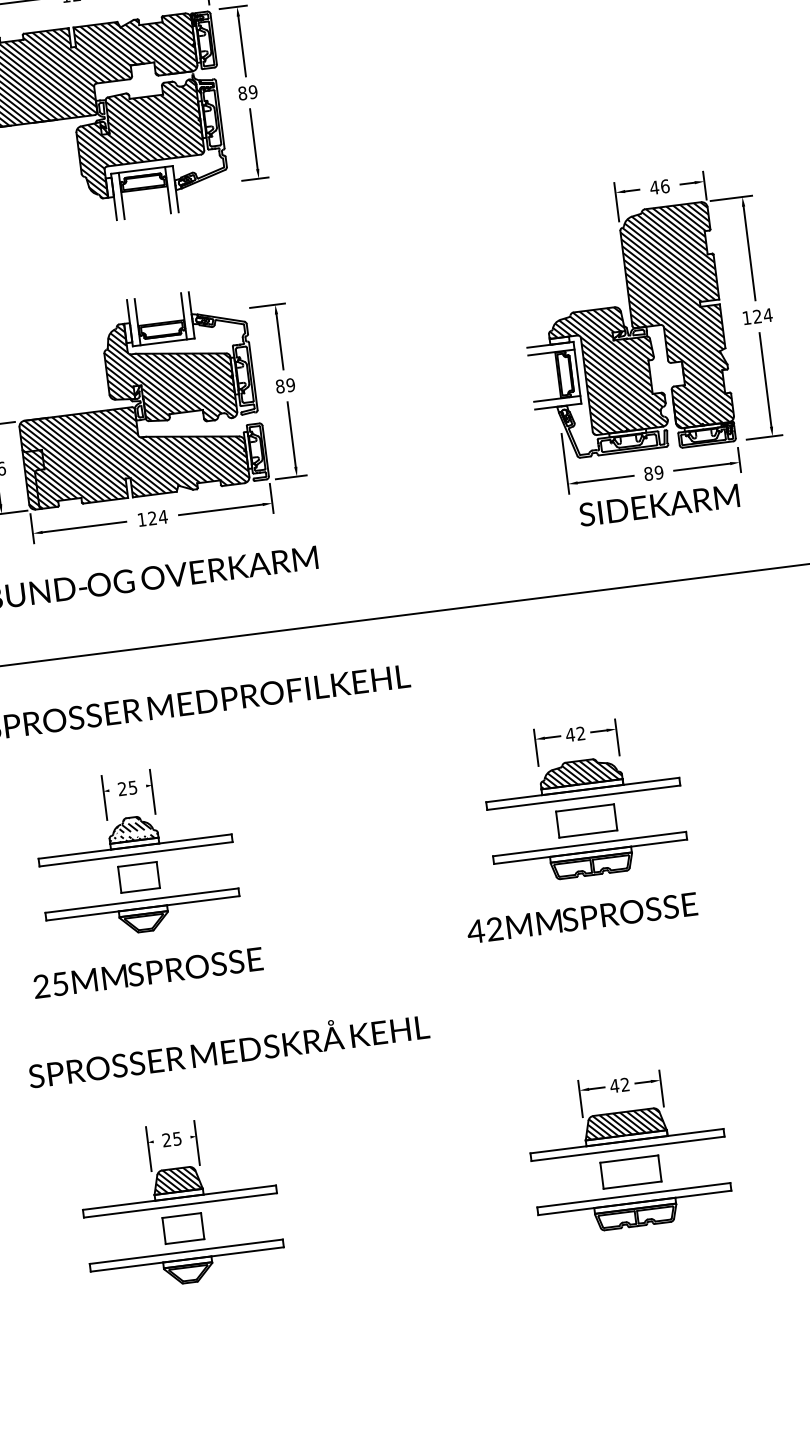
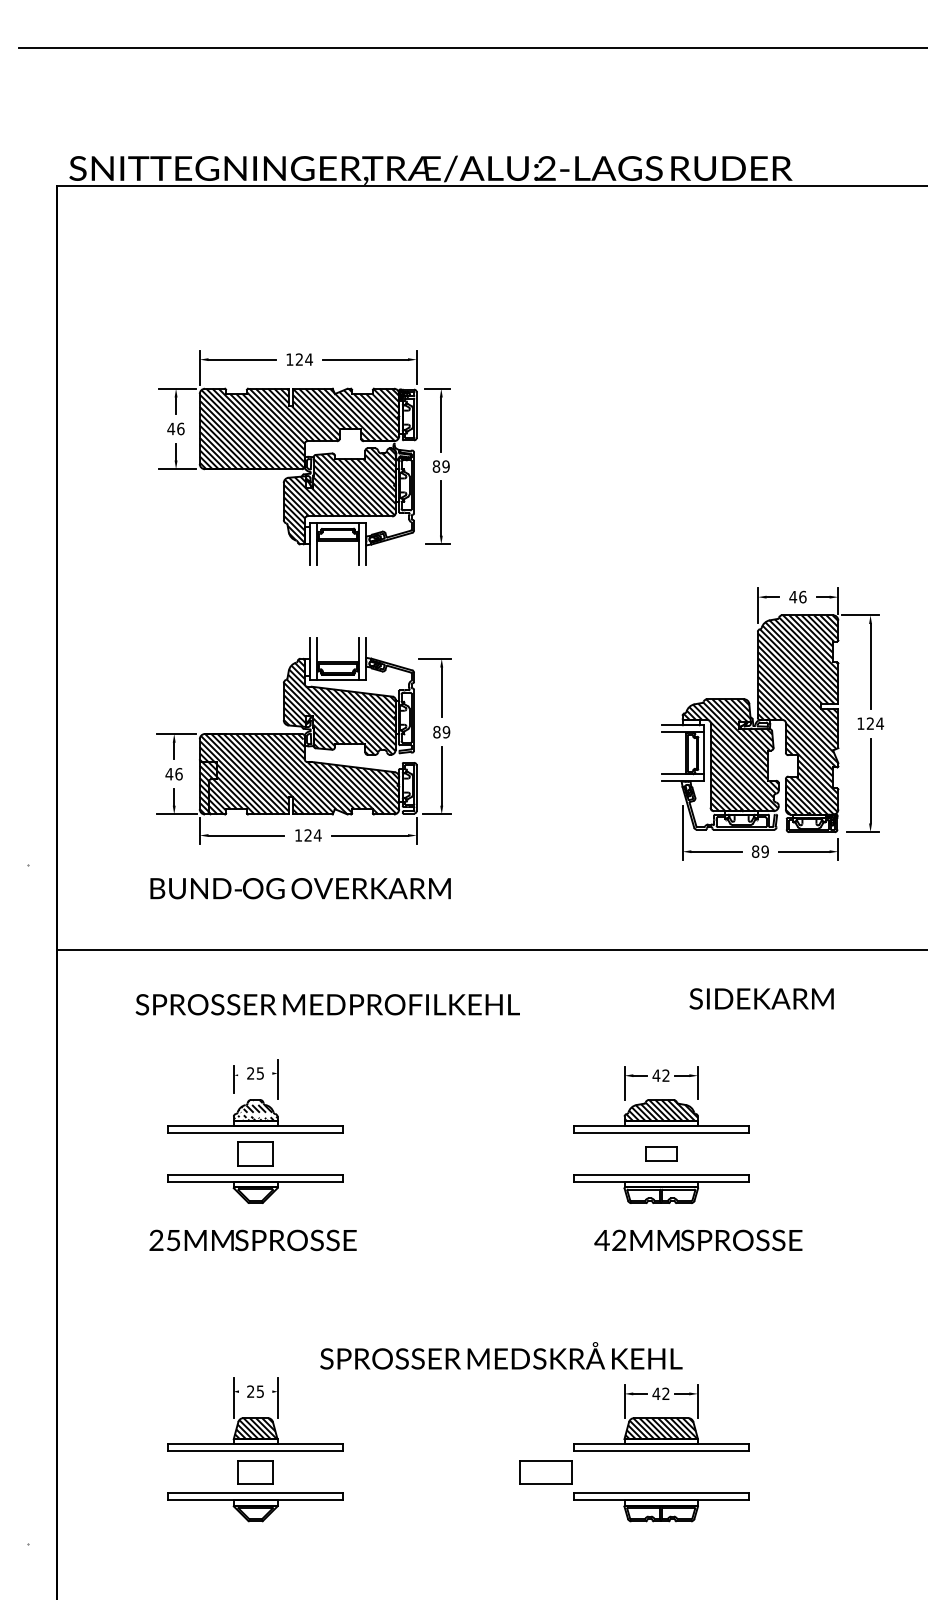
text: (659, 504) -> (761, 998), moved
part: (106, 797) -> (235, 1079), size x0.7
part: (586, 820) -> (661, 1153), size x0.6
text: (582, 918) -> (698, 1240), moved
text: (228, 1048) -> (501, 1355), moved
part: (630, 1172) -> (545, 1472), moved

